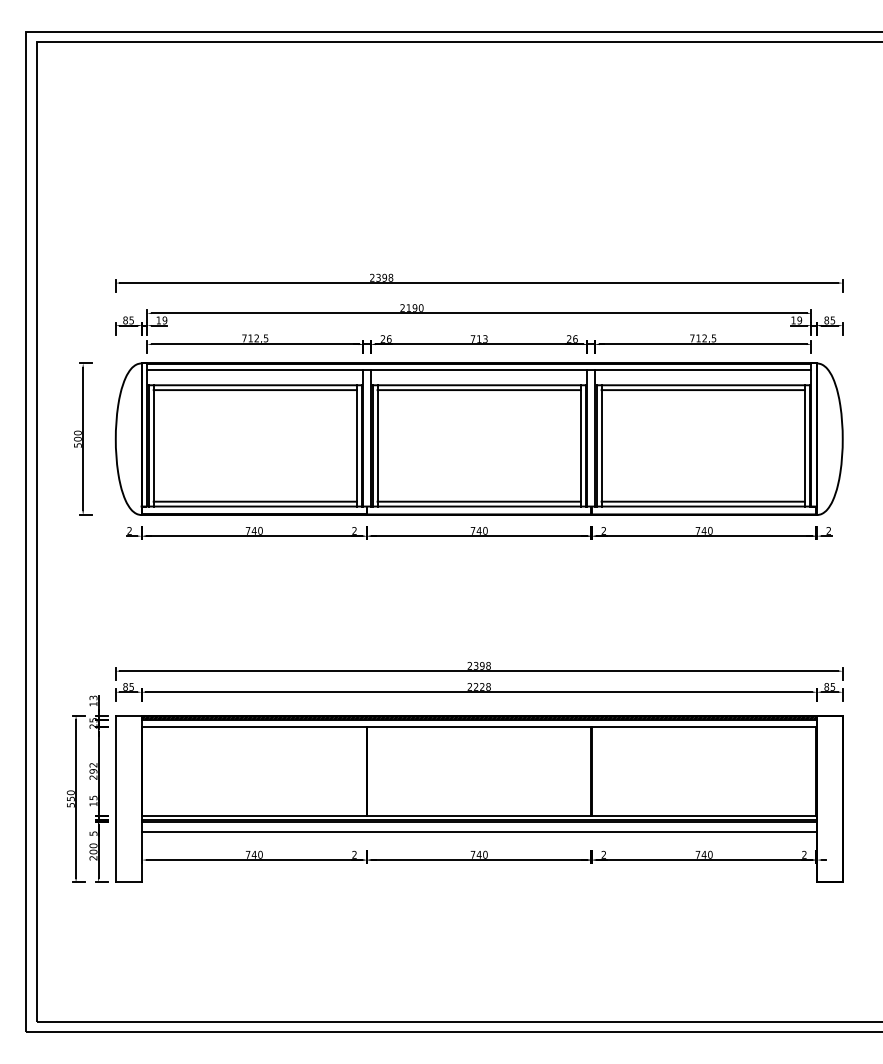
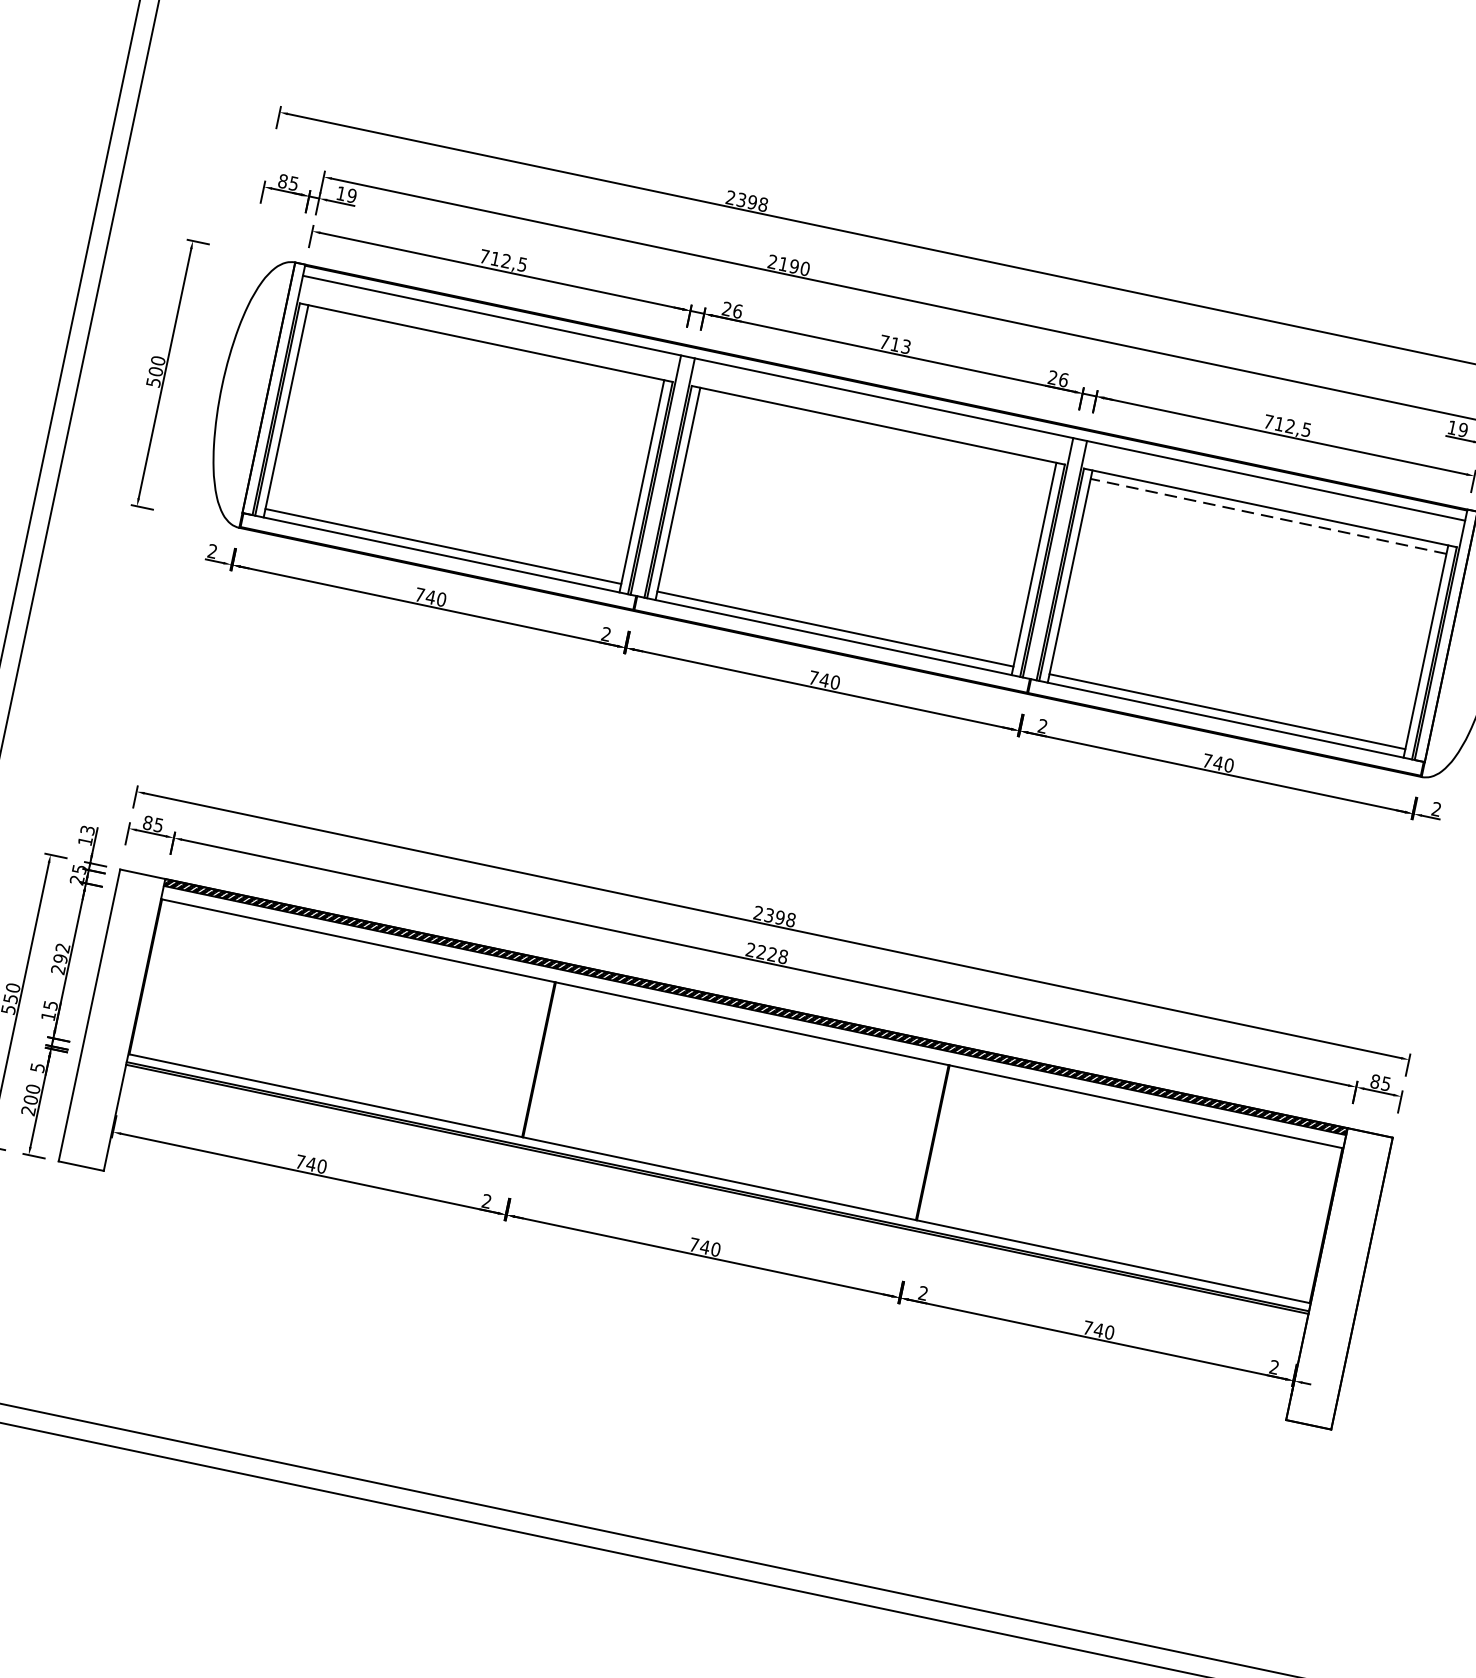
line: (254, 390) -> (482, 351), removed
line: (478, 390) -> (875, 434), removed
line: (703, 390) -> (1268, 517), solid -> dashed
line: (478, 832) -> (712, 1207), removed

